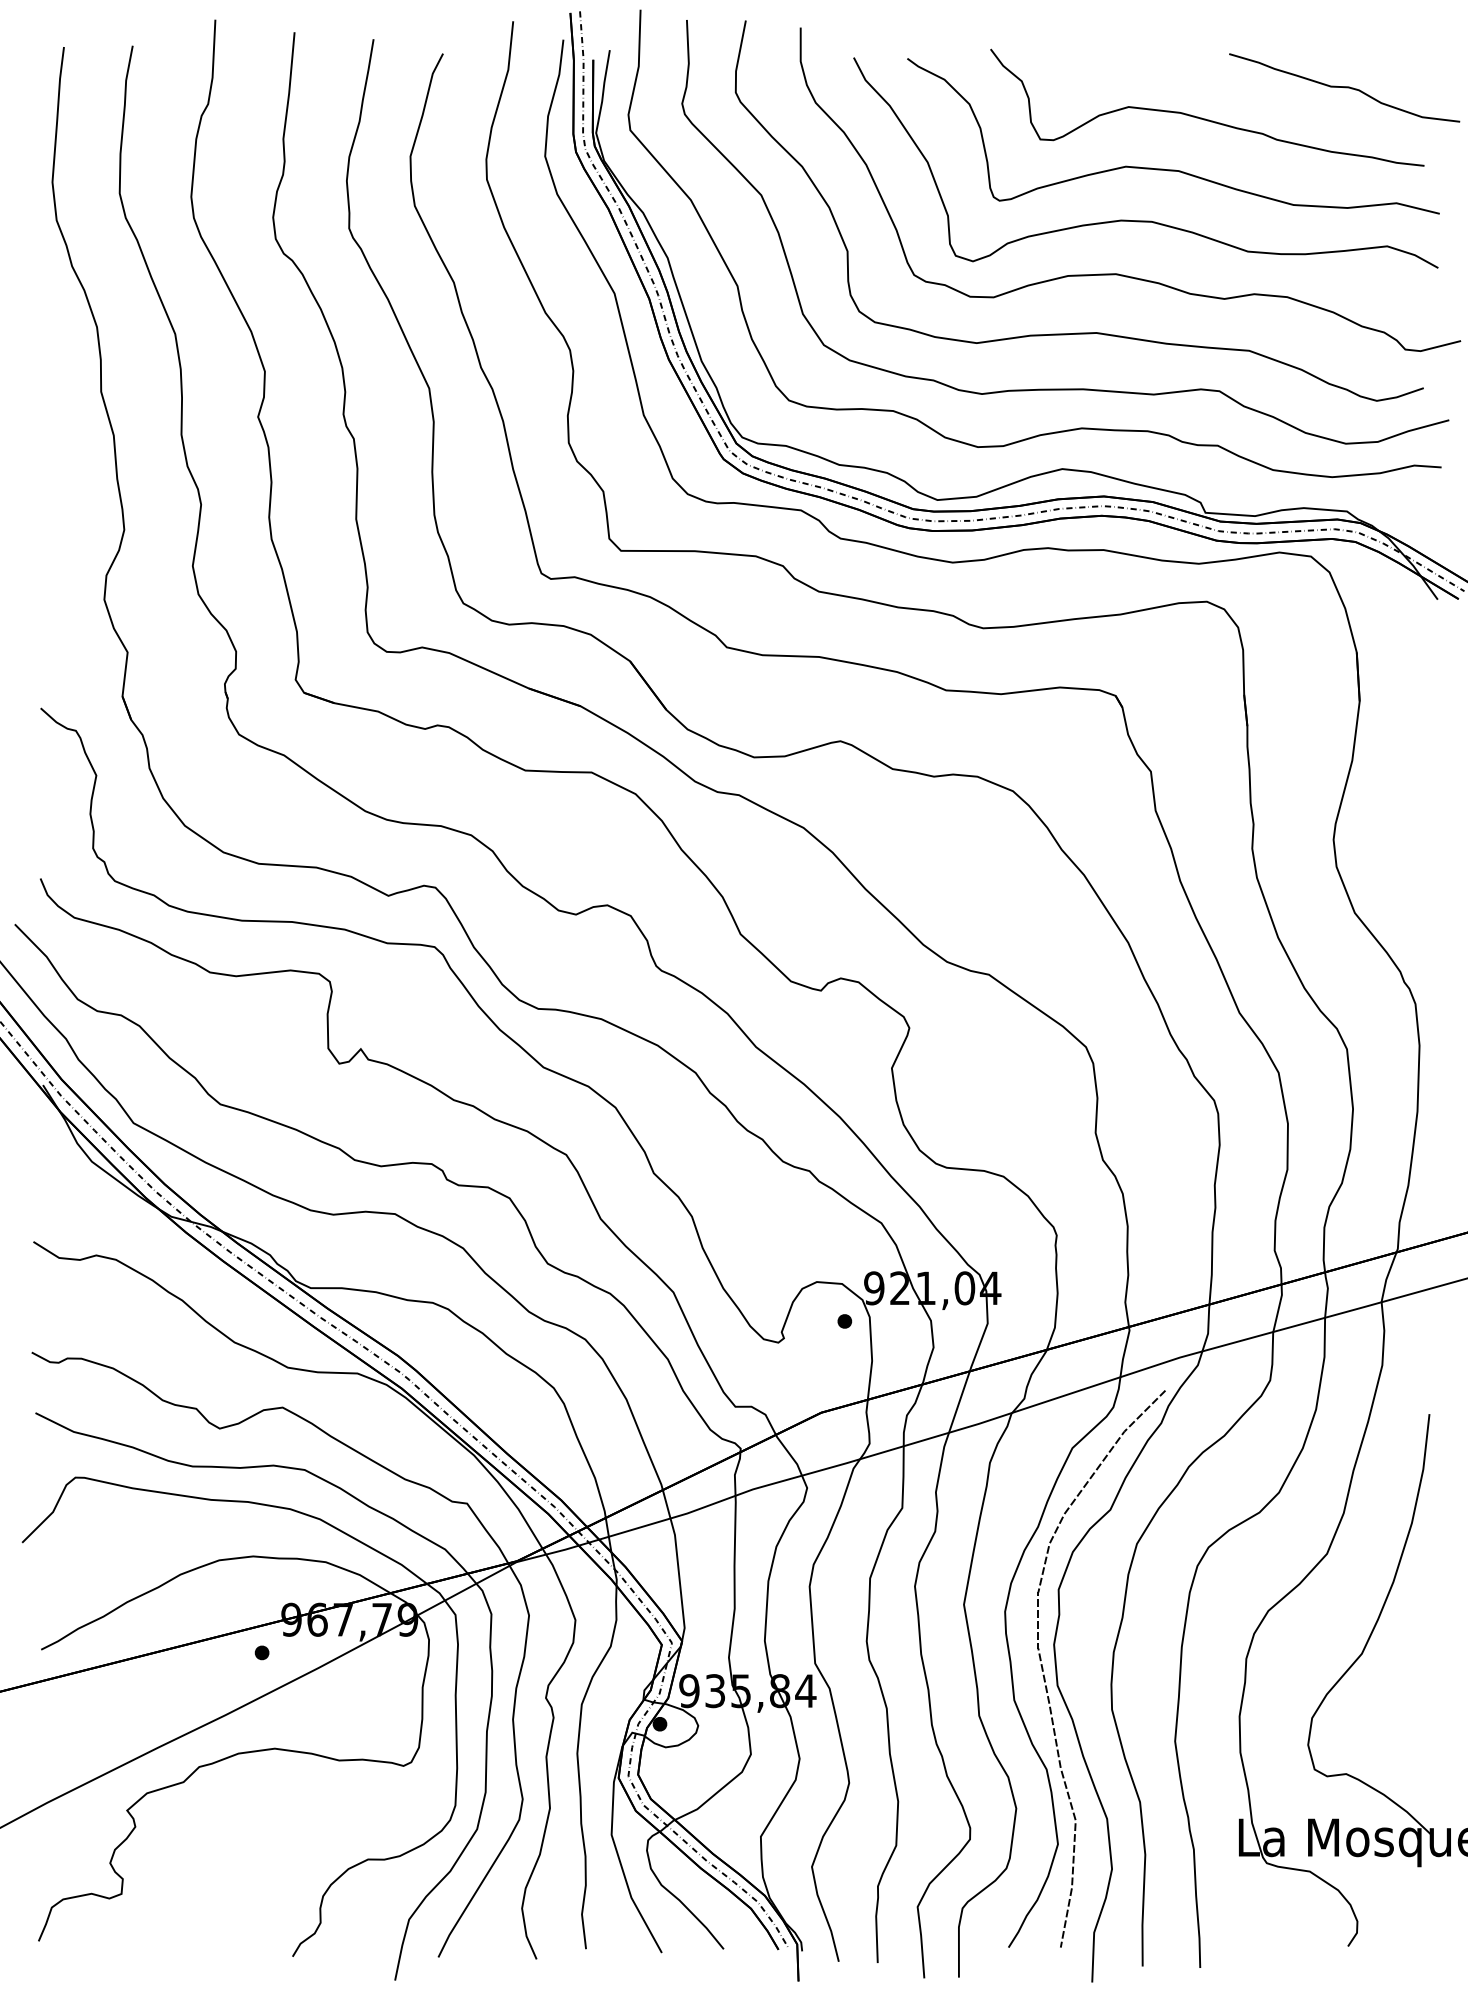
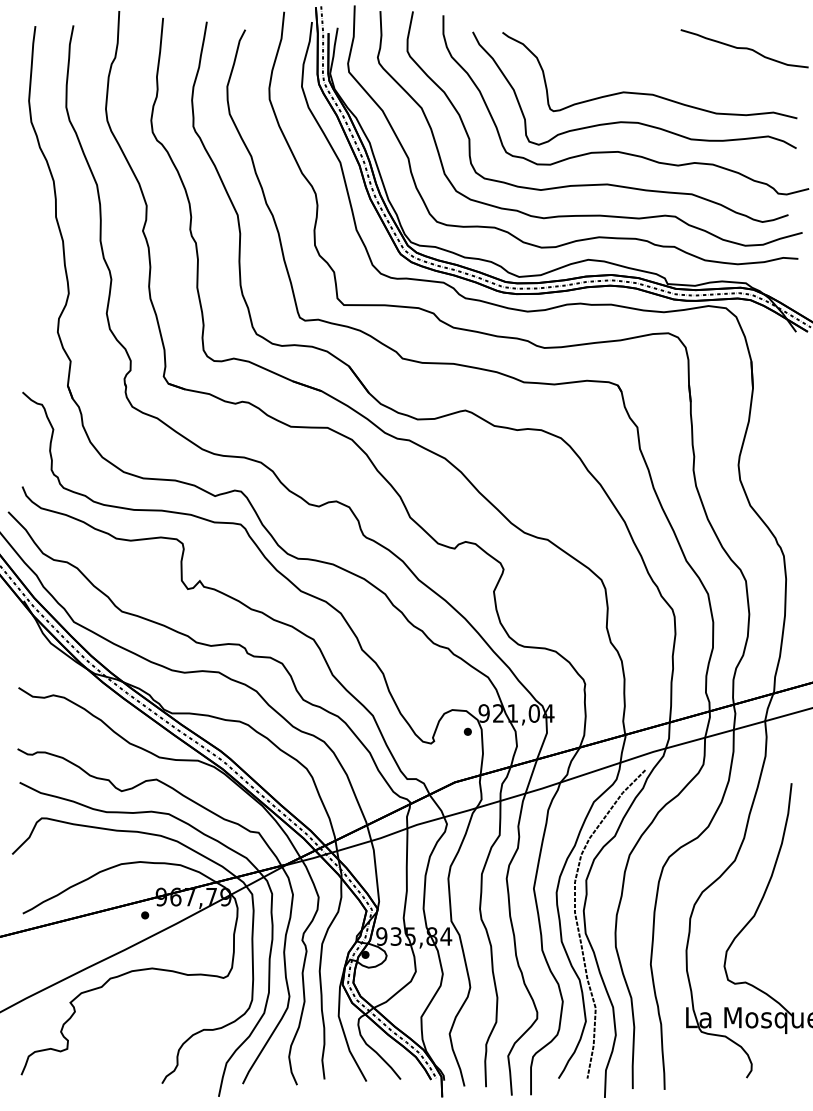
curve: (1201, 116) -> (665, 64), removed

